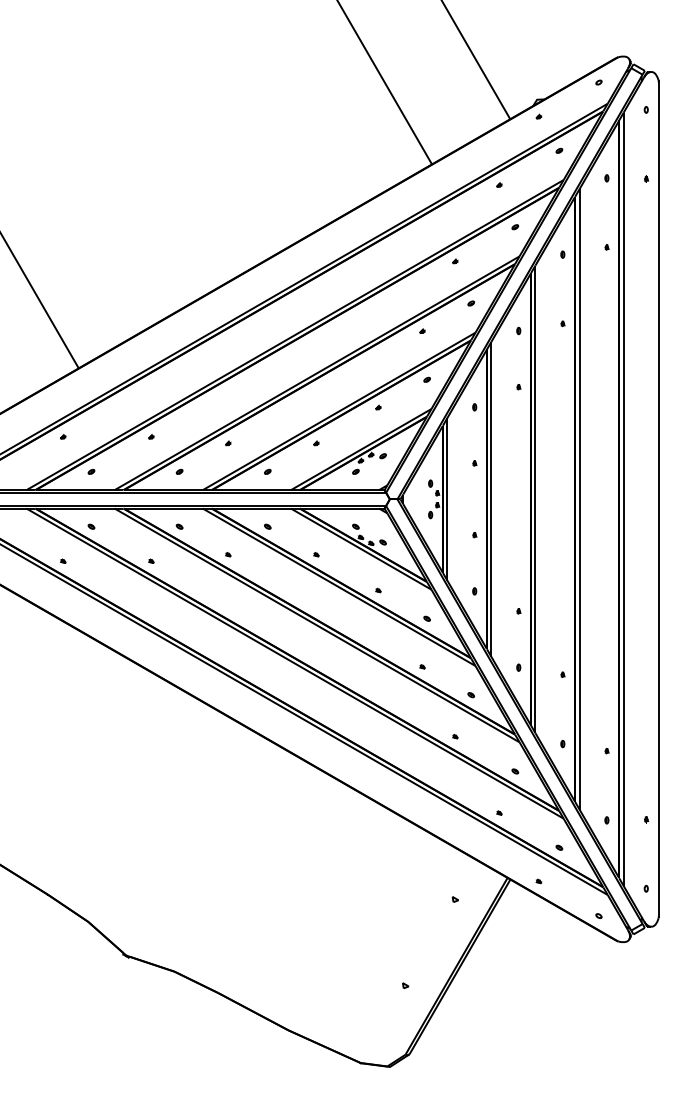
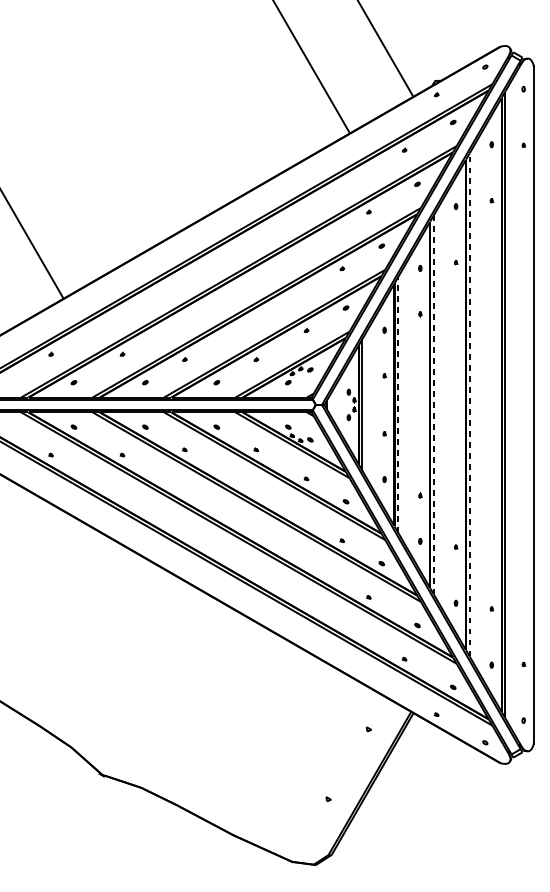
line: (491, 498) -> (398, 404), solid -> dashed
line: (579, 498) -> (469, 404), solid -> dashed
line: (535, 499) -> (433, 405), solid -> dashed

